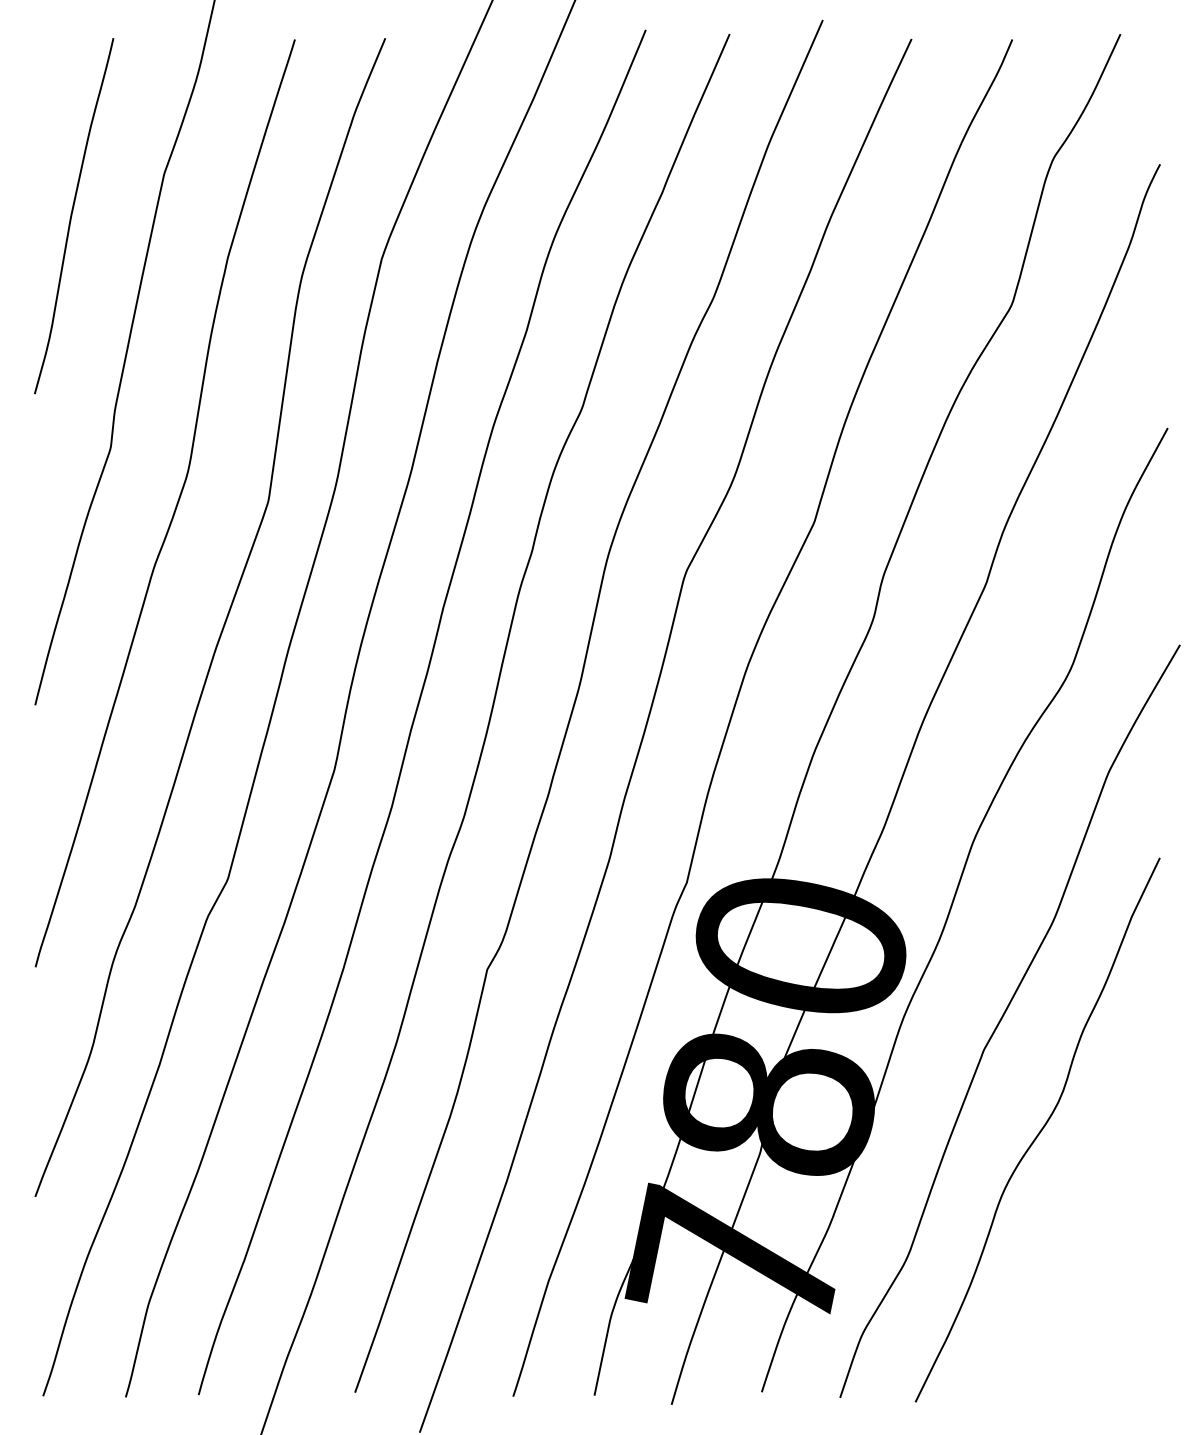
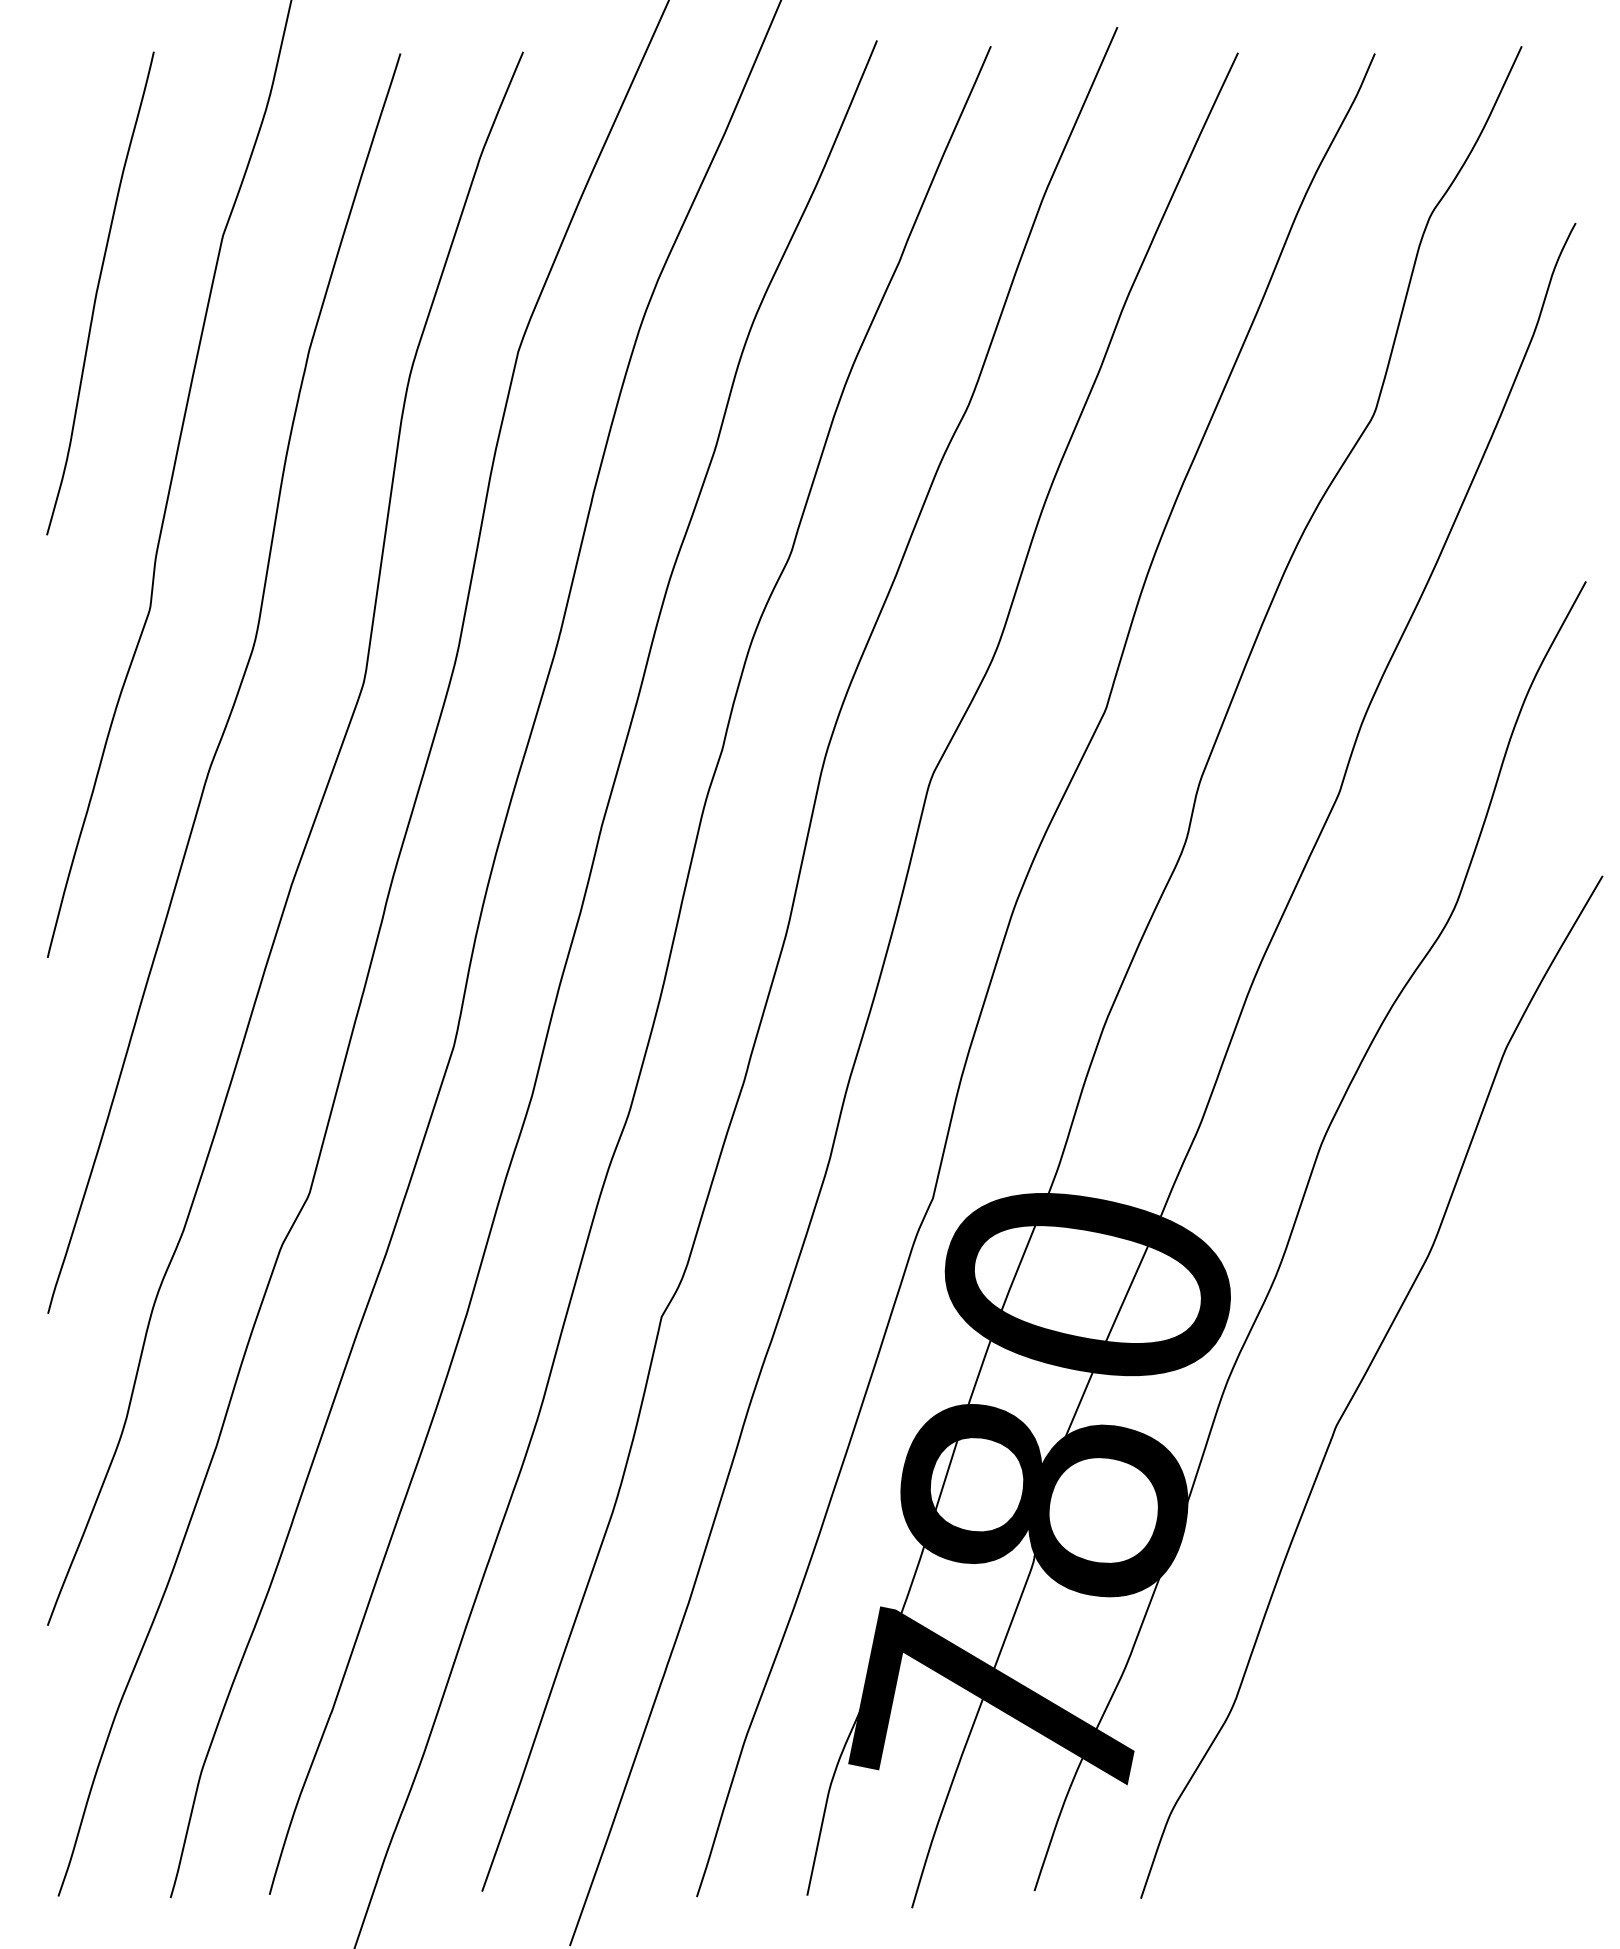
curve: (1039, 1131) -> (1411, 1537), removed

